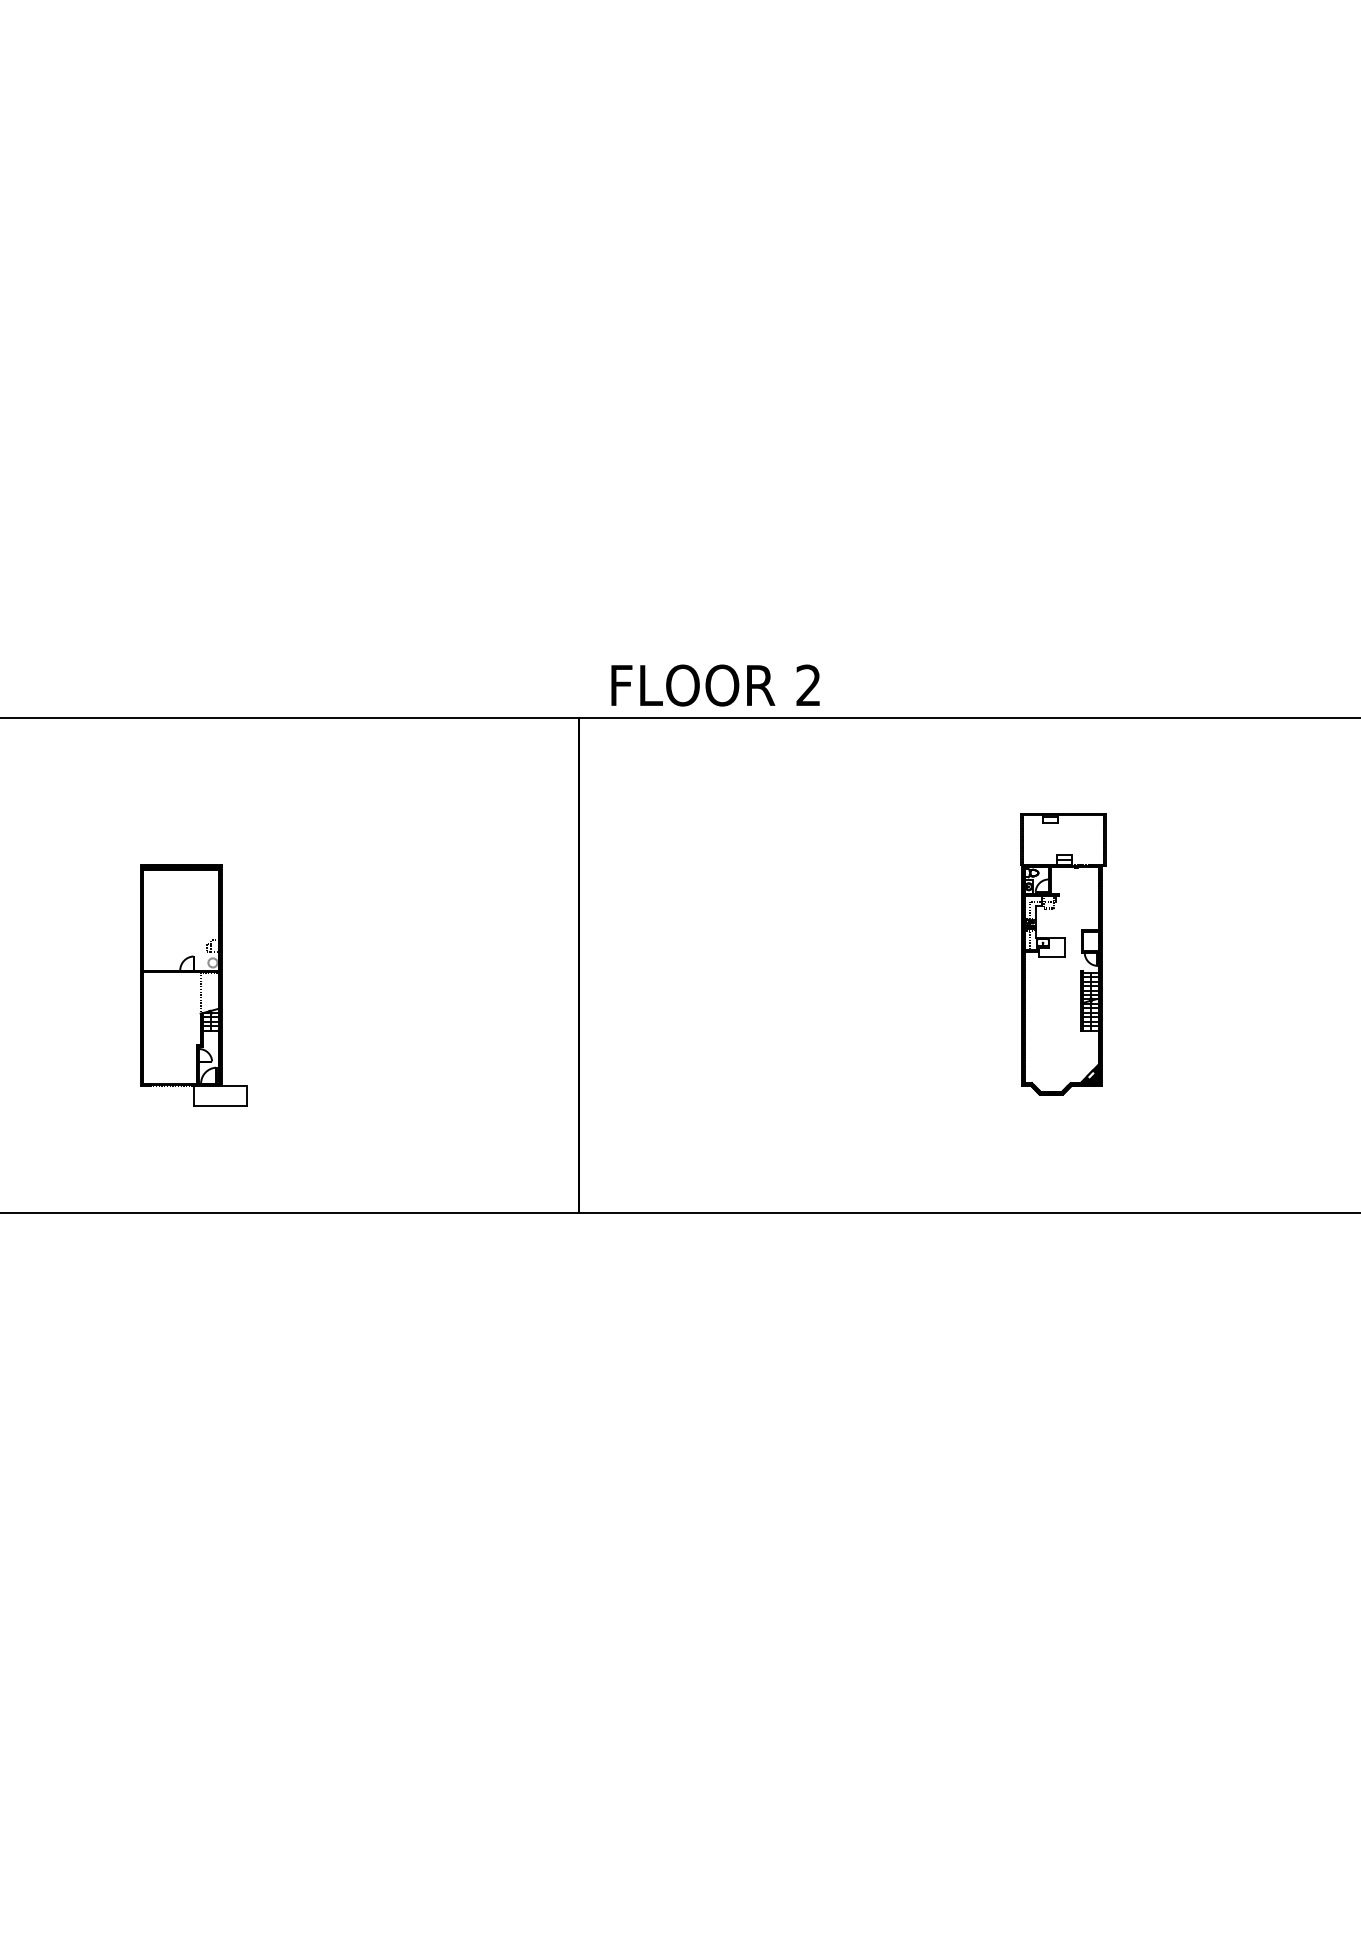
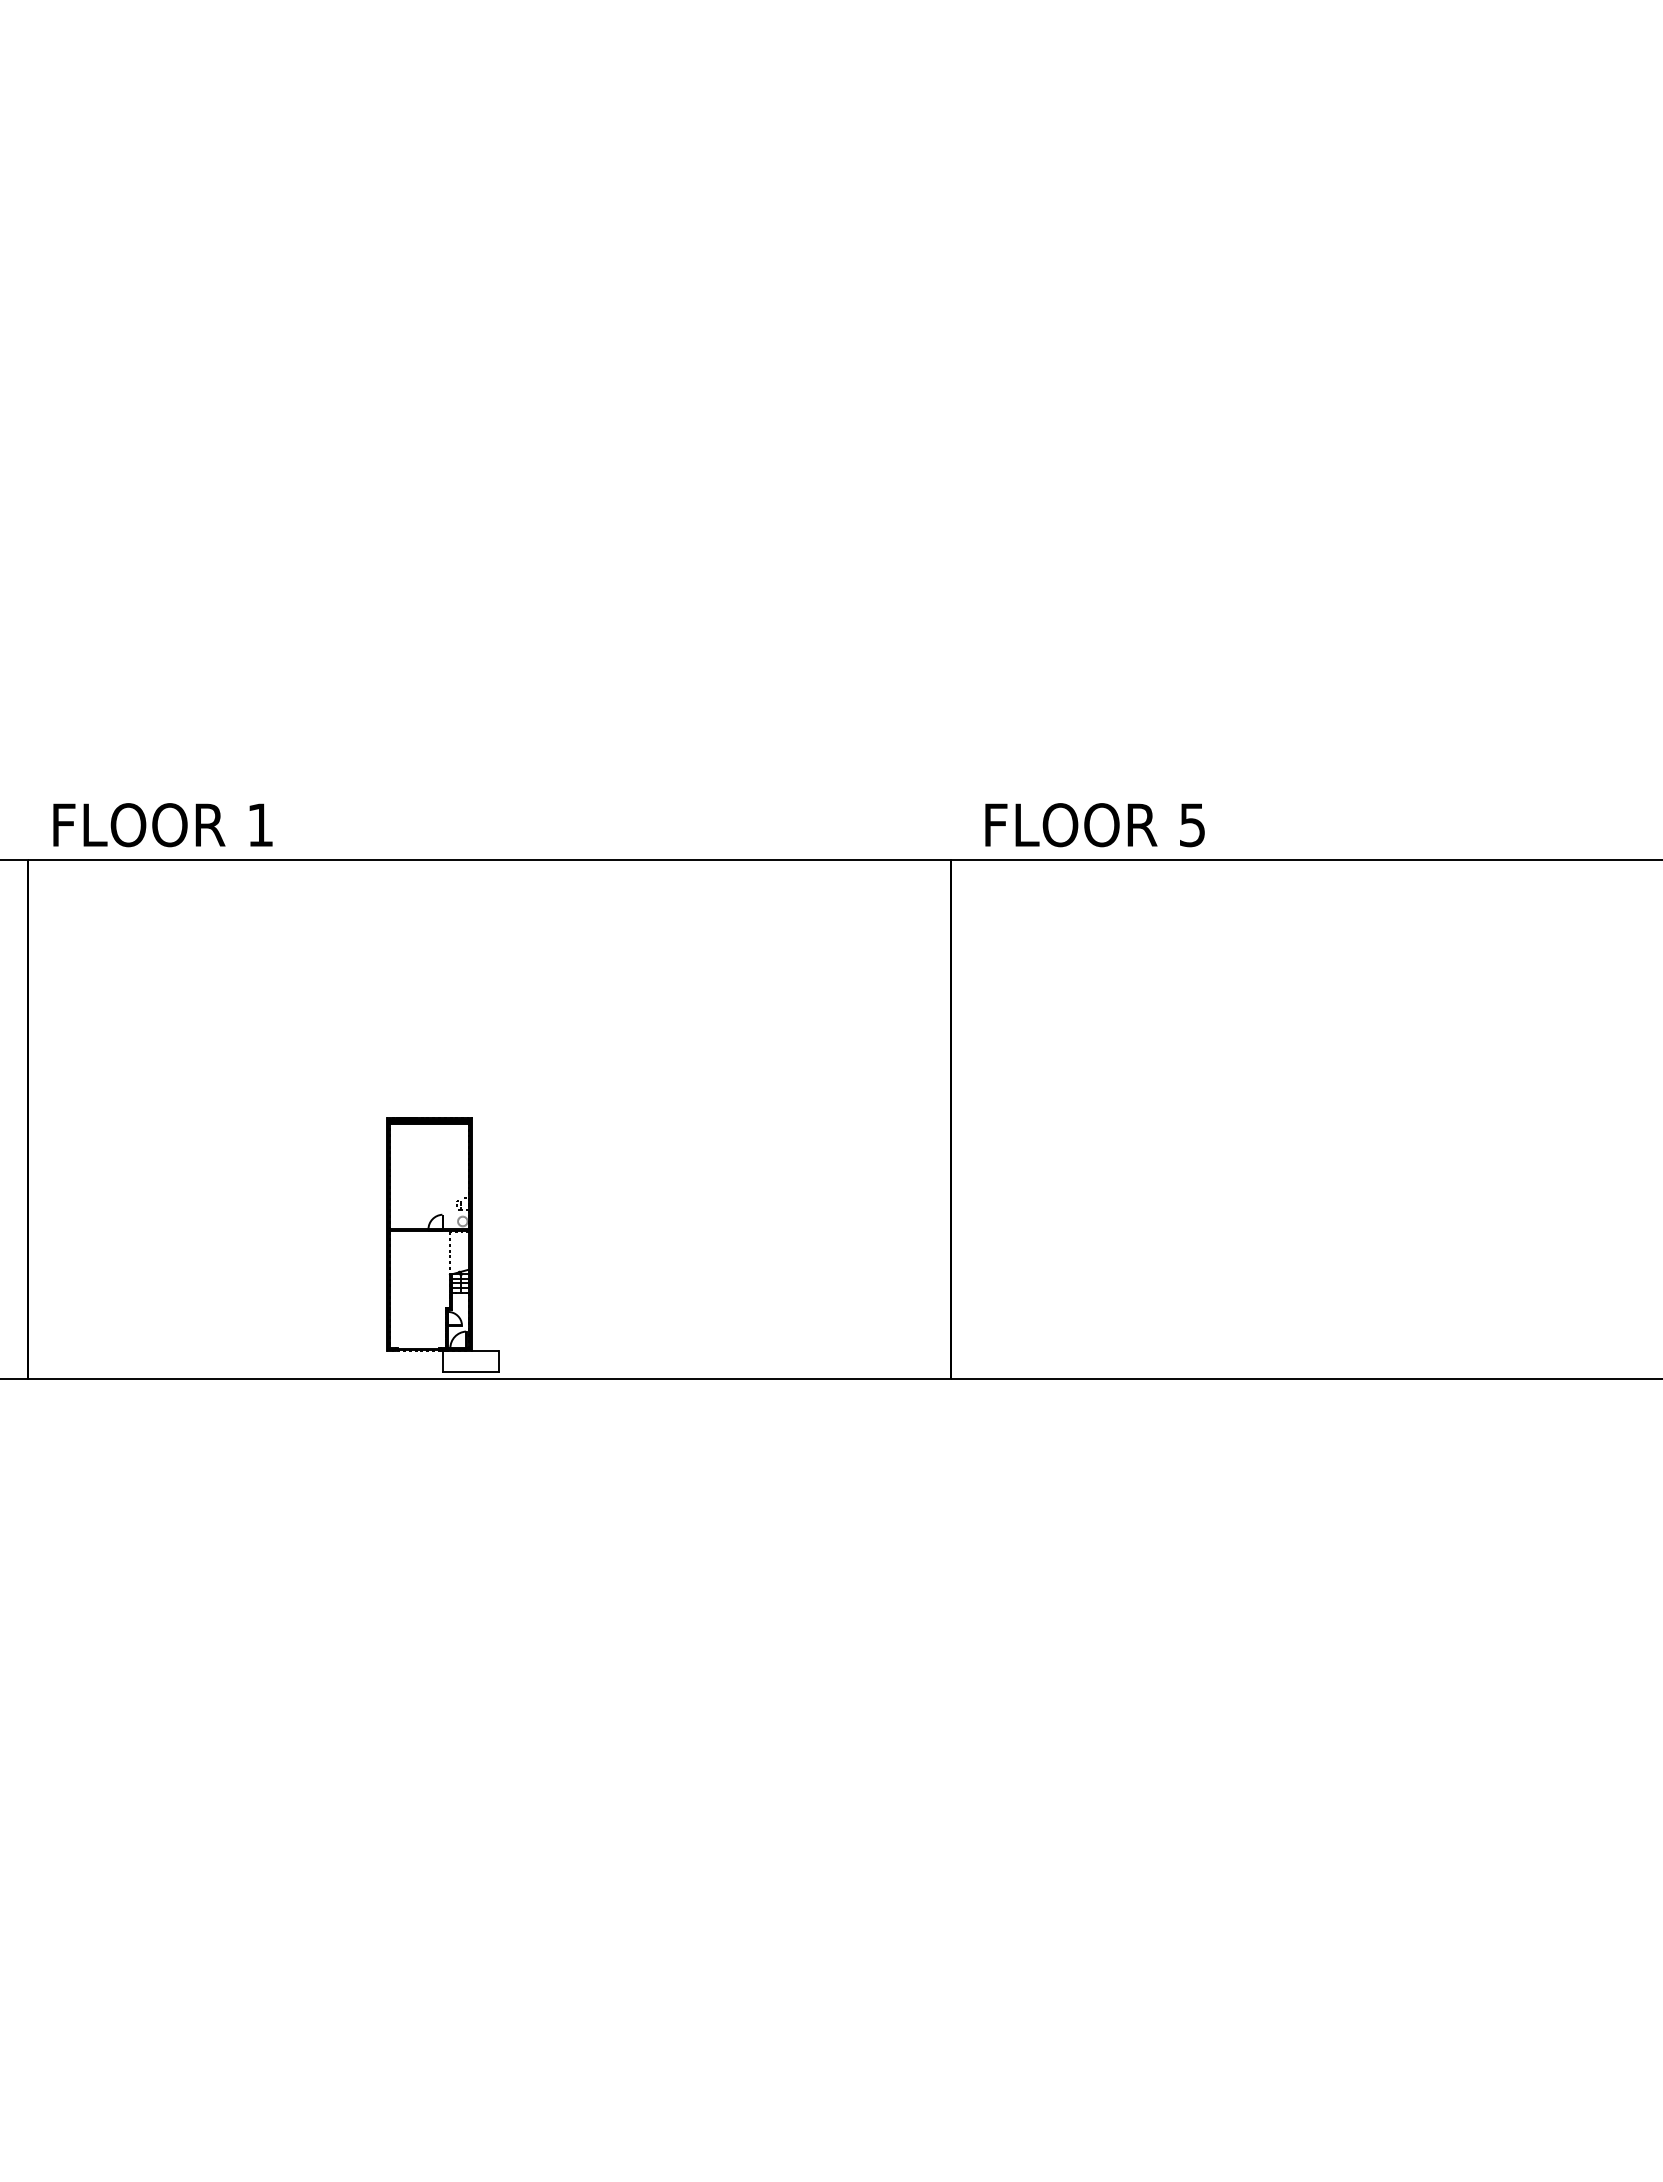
text: (807, 685) -> (1191, 825), 2 -> 5
part: (1062, 954) -> (1459, 1107), removed
part: (193, 984) -> (442, 1244), moved

